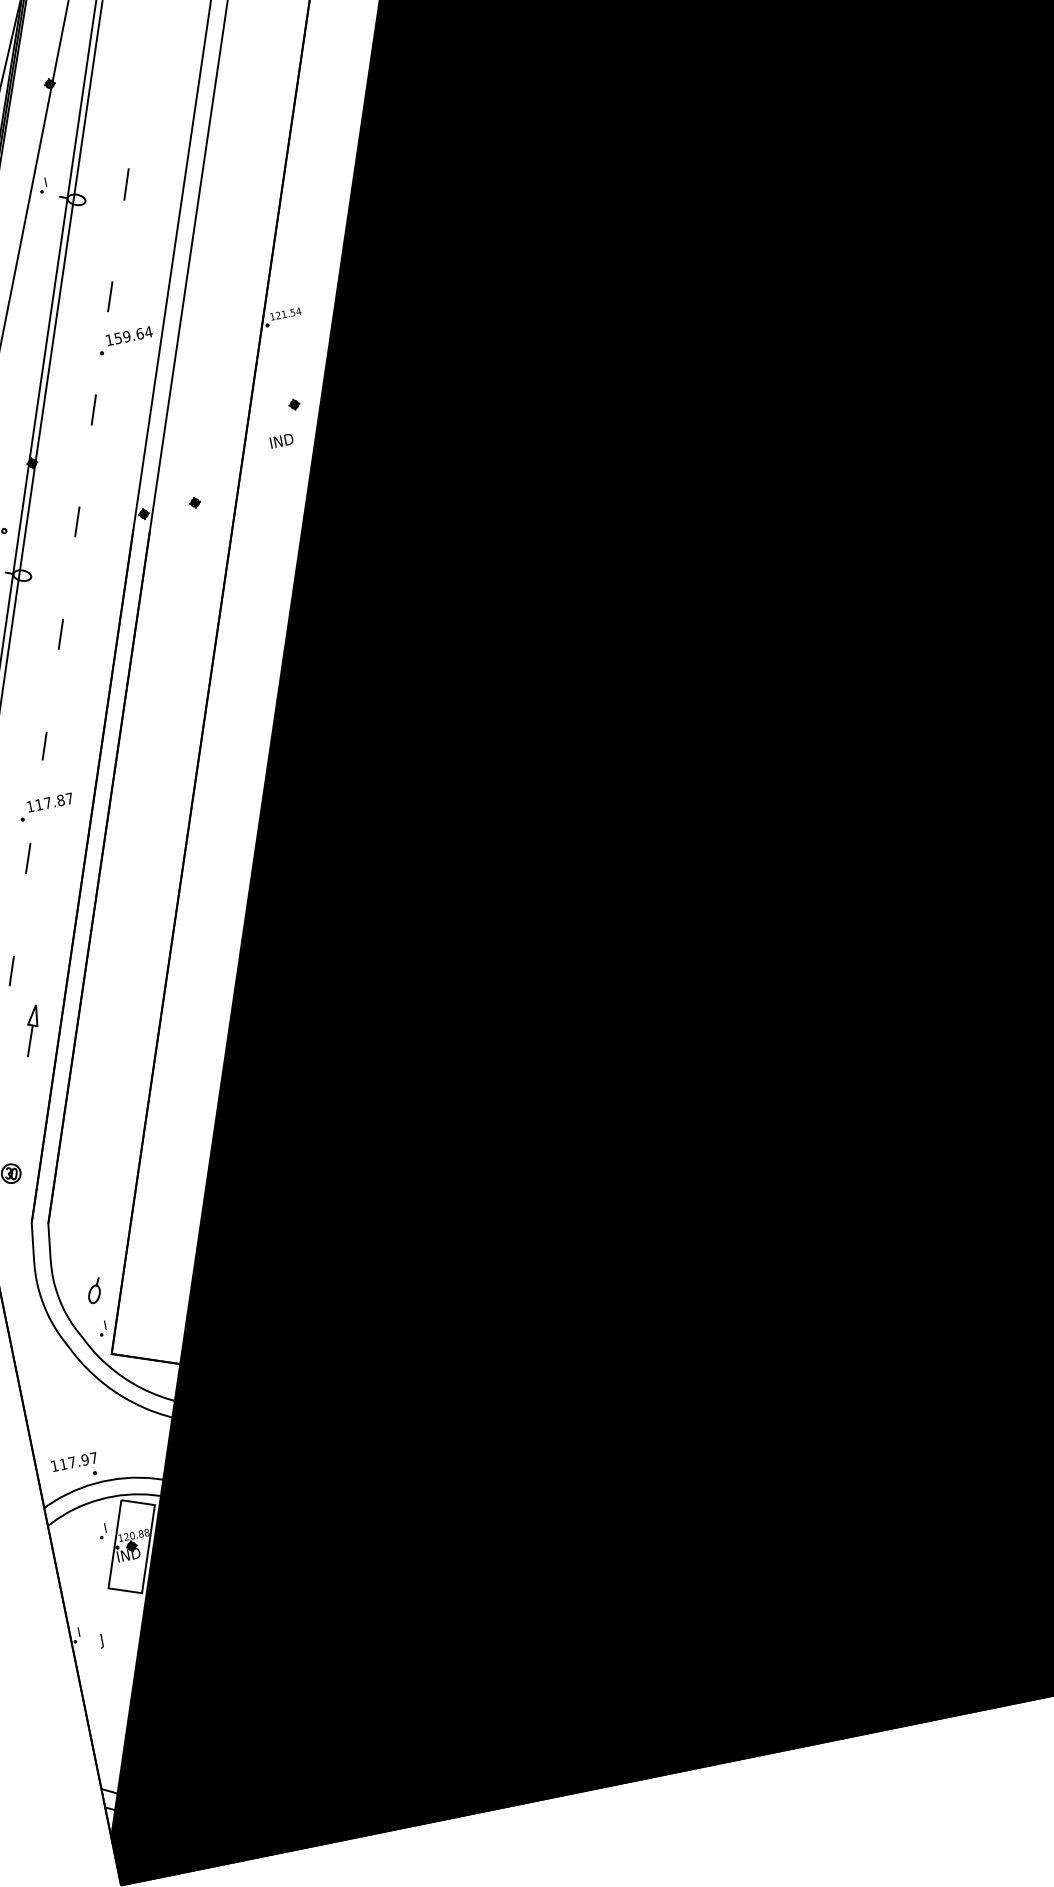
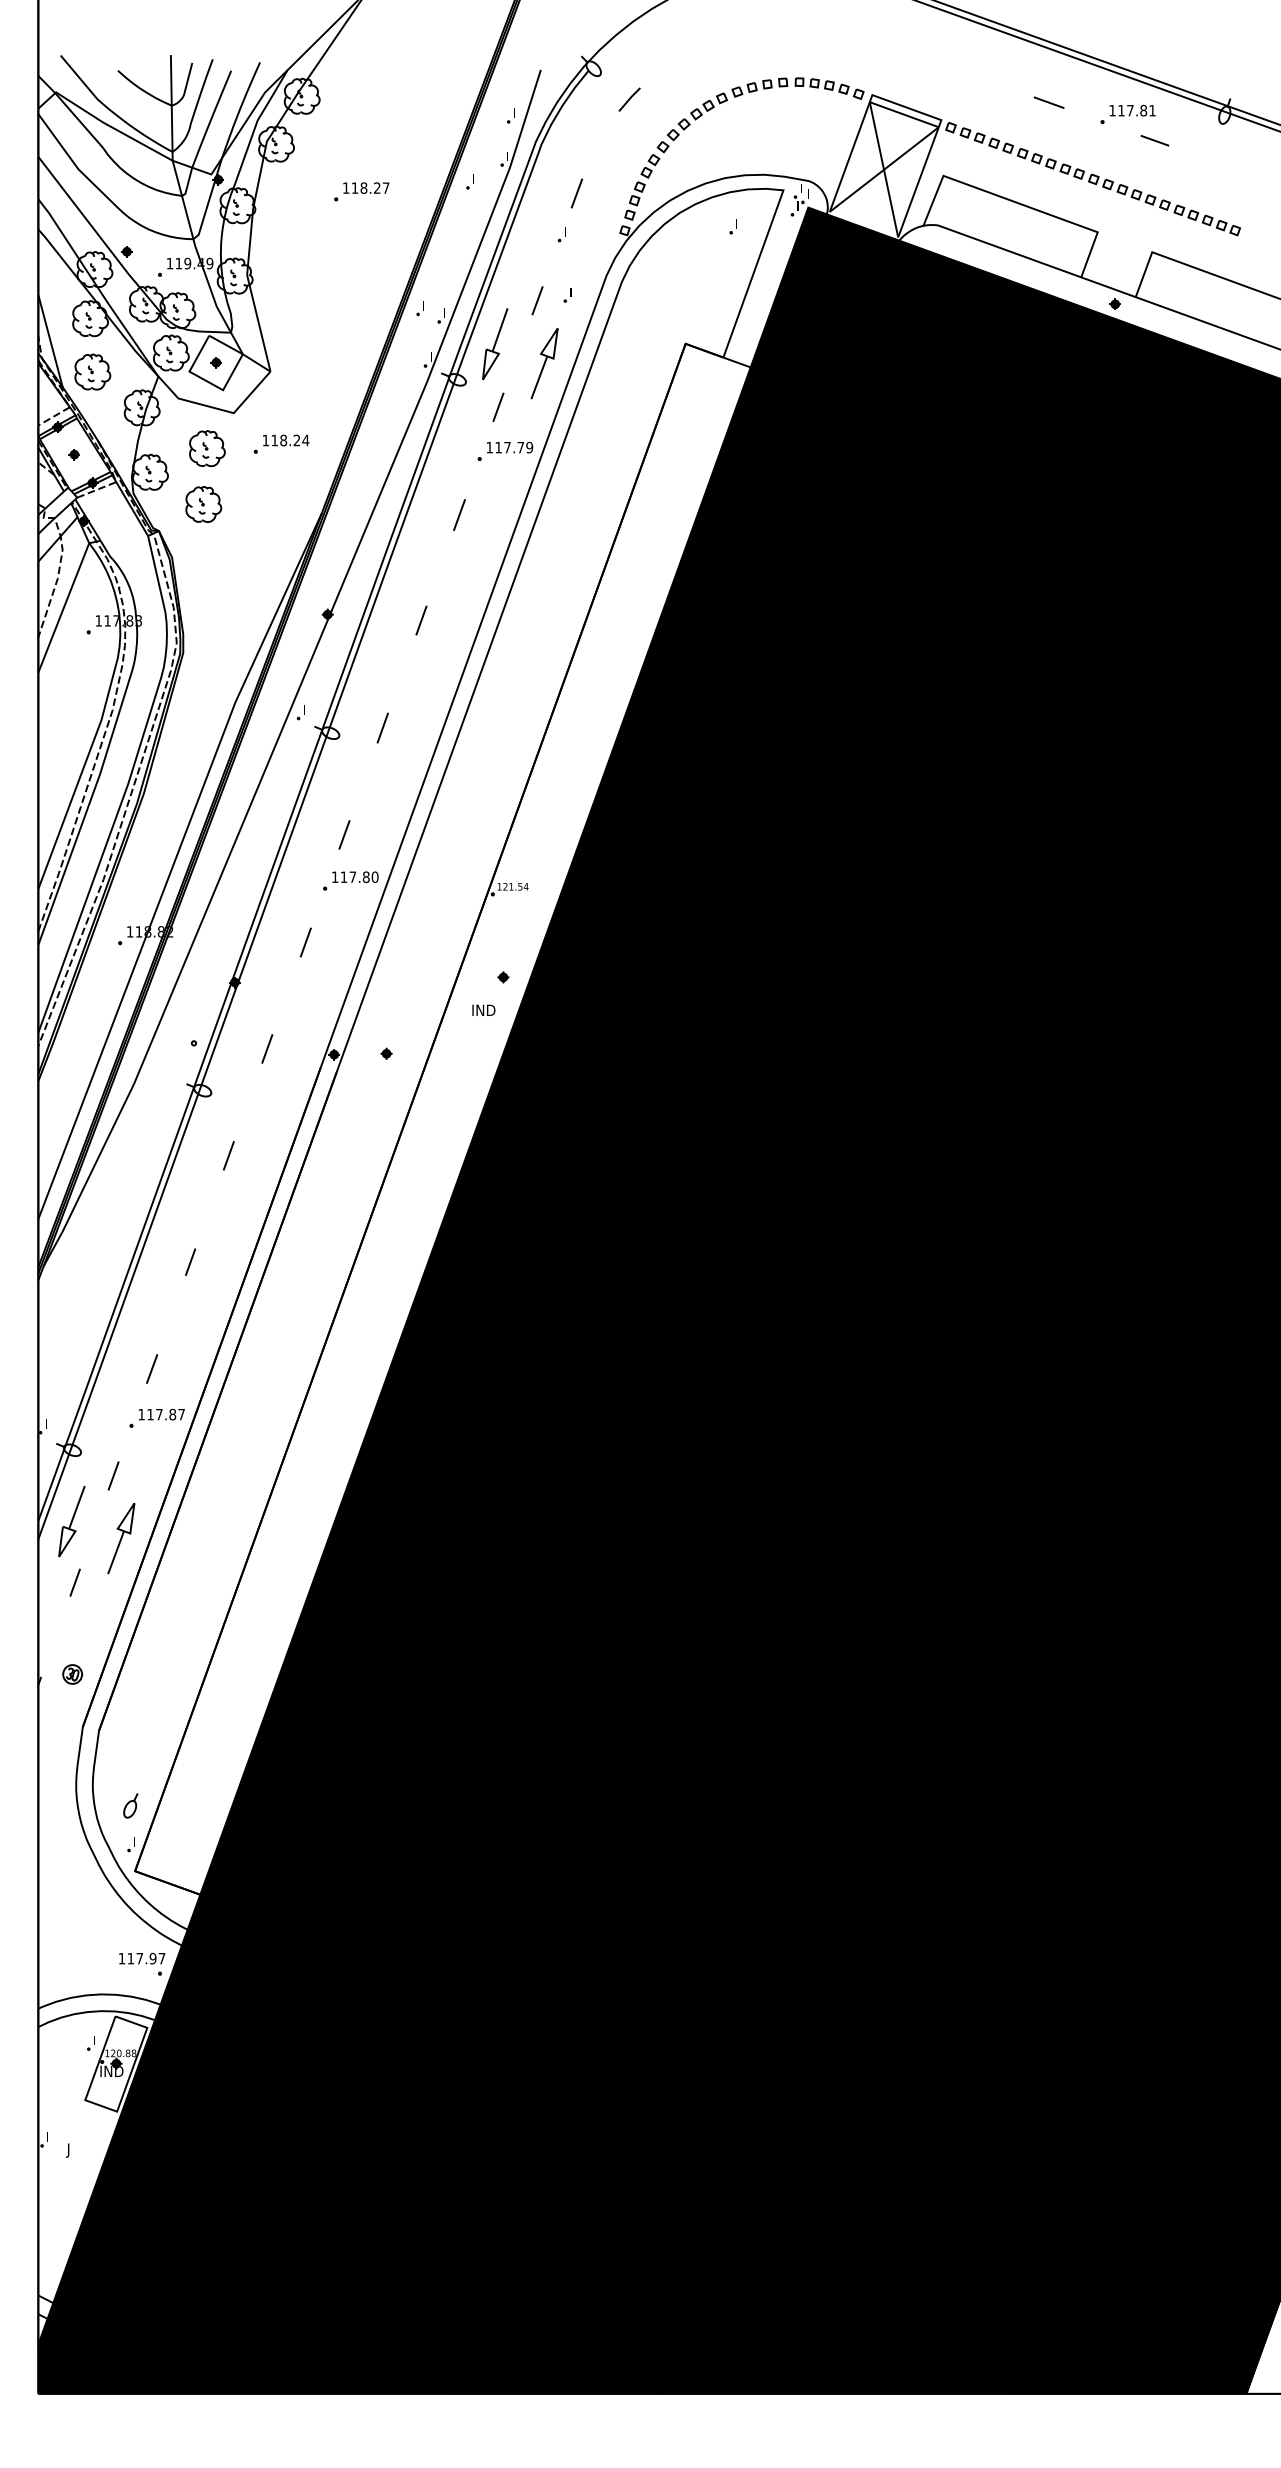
line: (142, 71) -> (421, 620), added
text: (133, 335) -> (359, 877), 159.64 -> 117.80
part: (45, 806) -> (156, 1417), moved
part: (32, 1030) -> (121, 1538), size x1.43
part: (75, 1466) -> (142, 1963), moved

